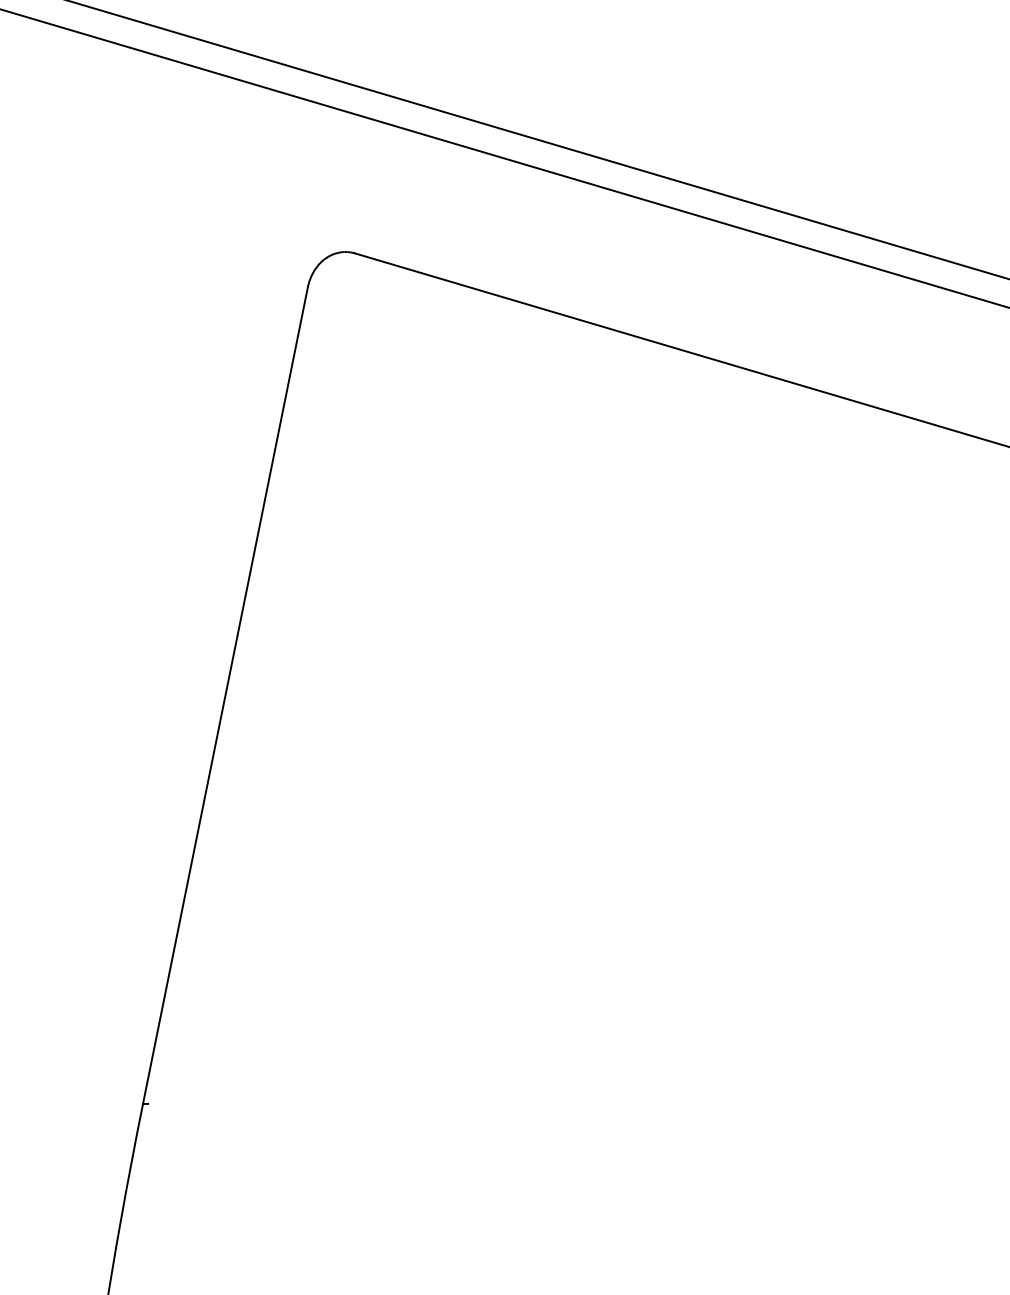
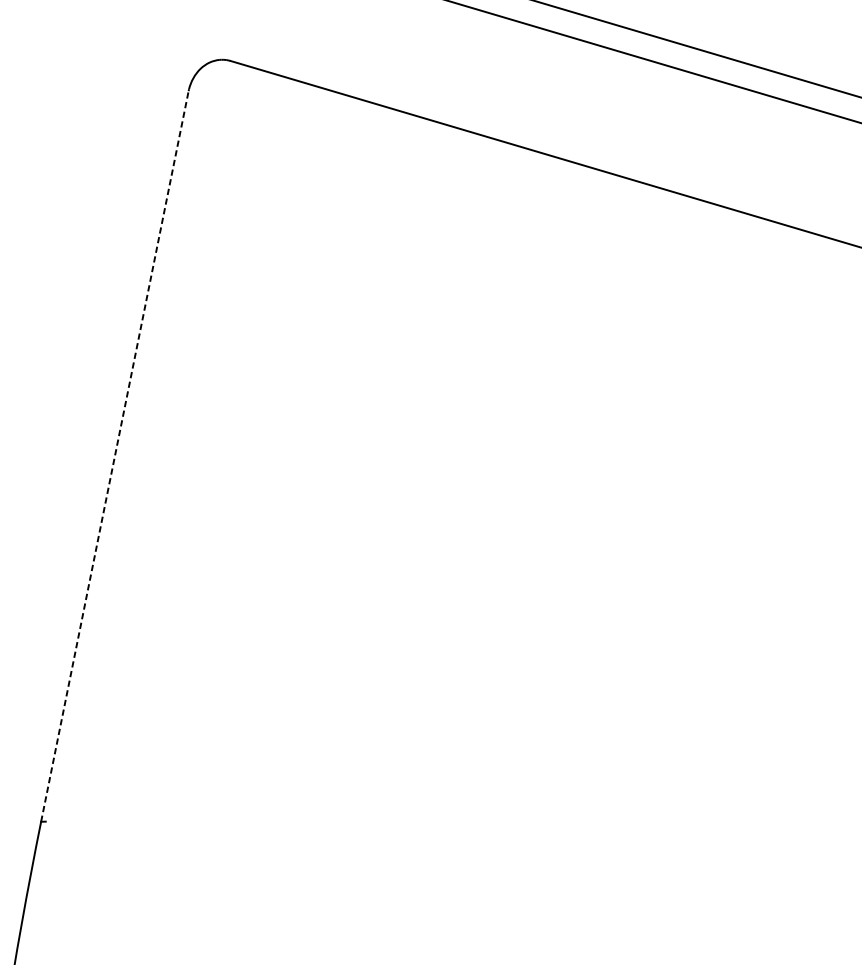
line: (225, 695) -> (114, 456), solid -> dashed

